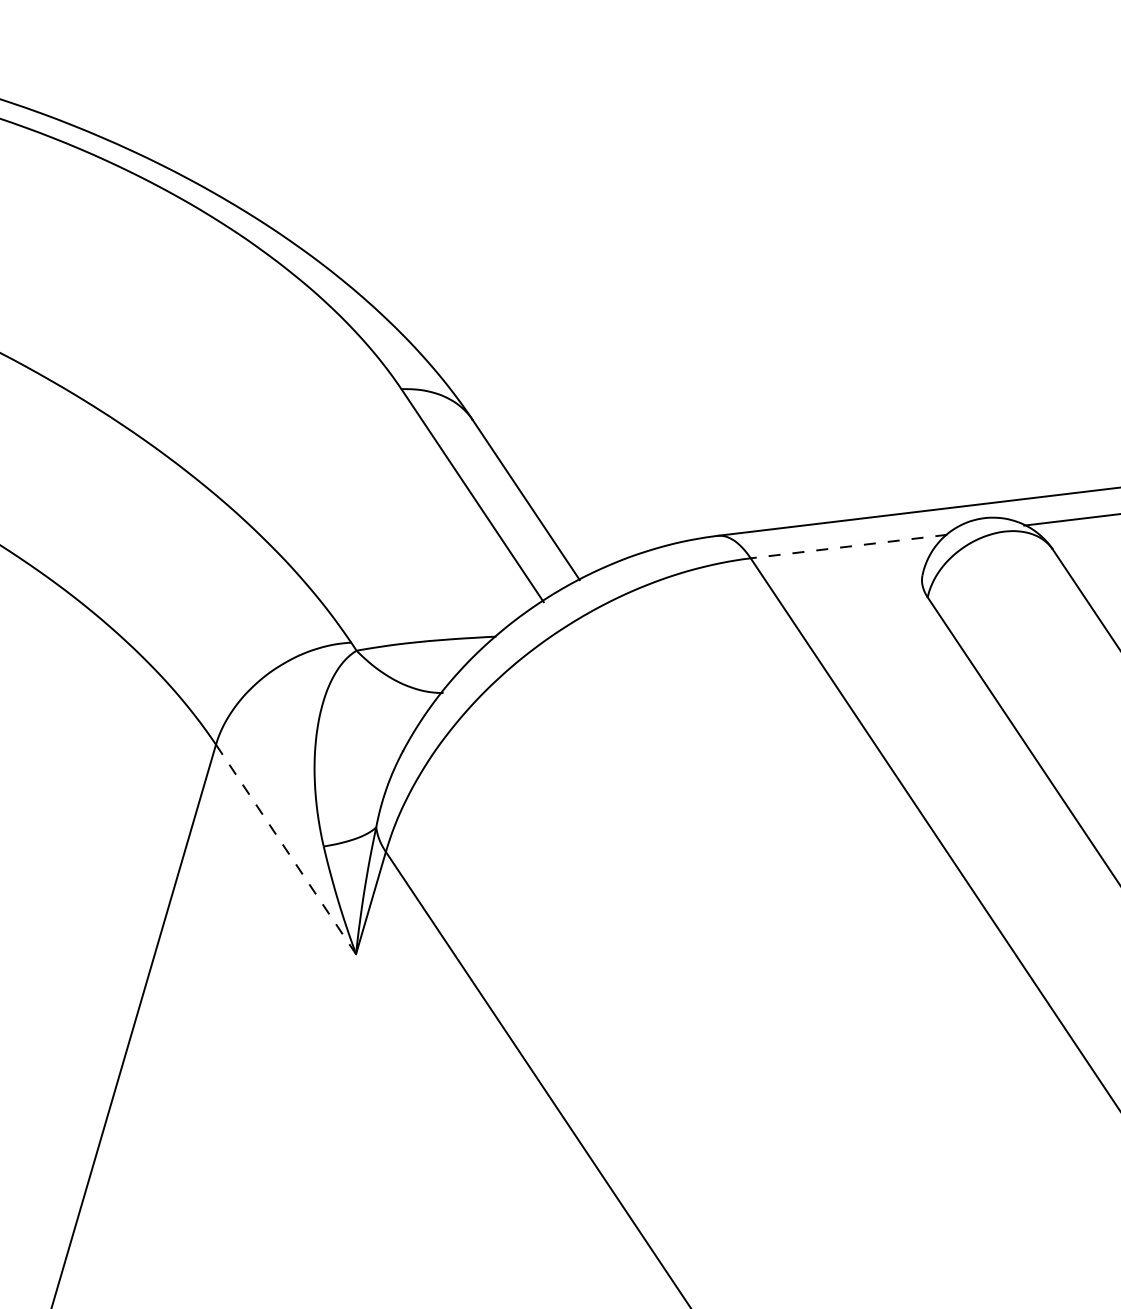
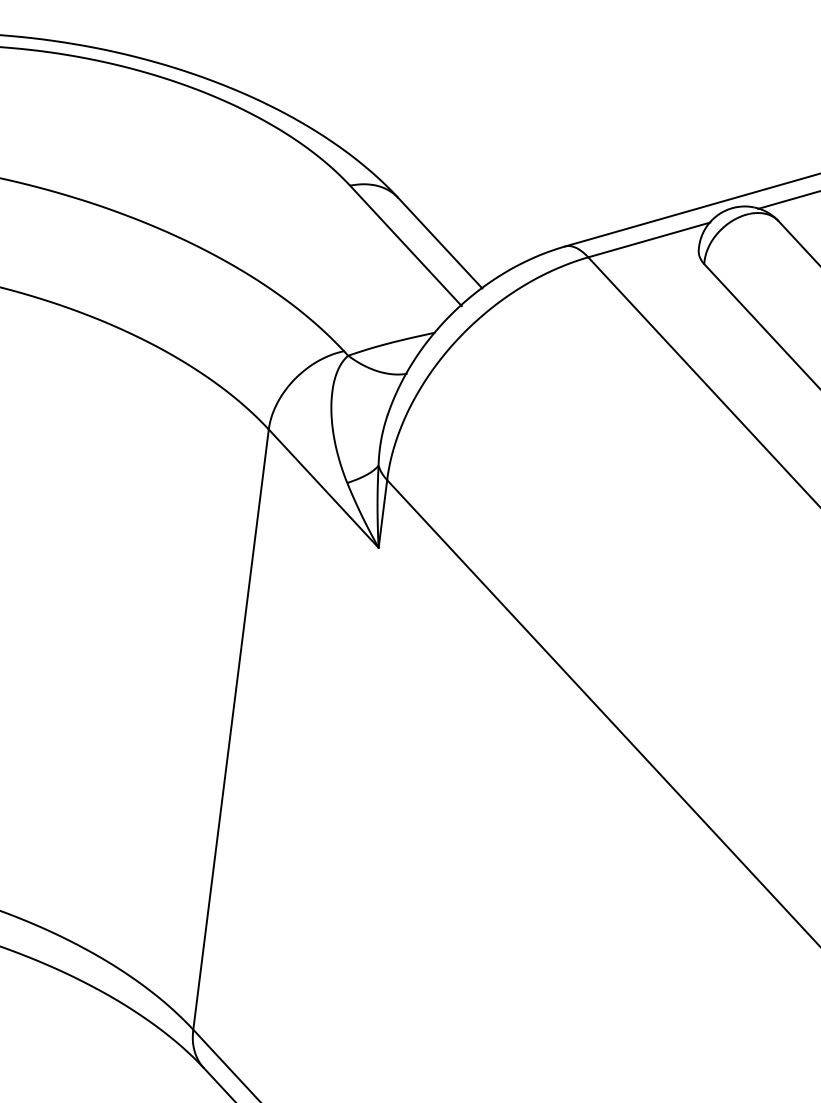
line: (847, 547) -> (648, 240), dashed -> solid
line: (285, 849) -> (323, 488), dashed -> solid

